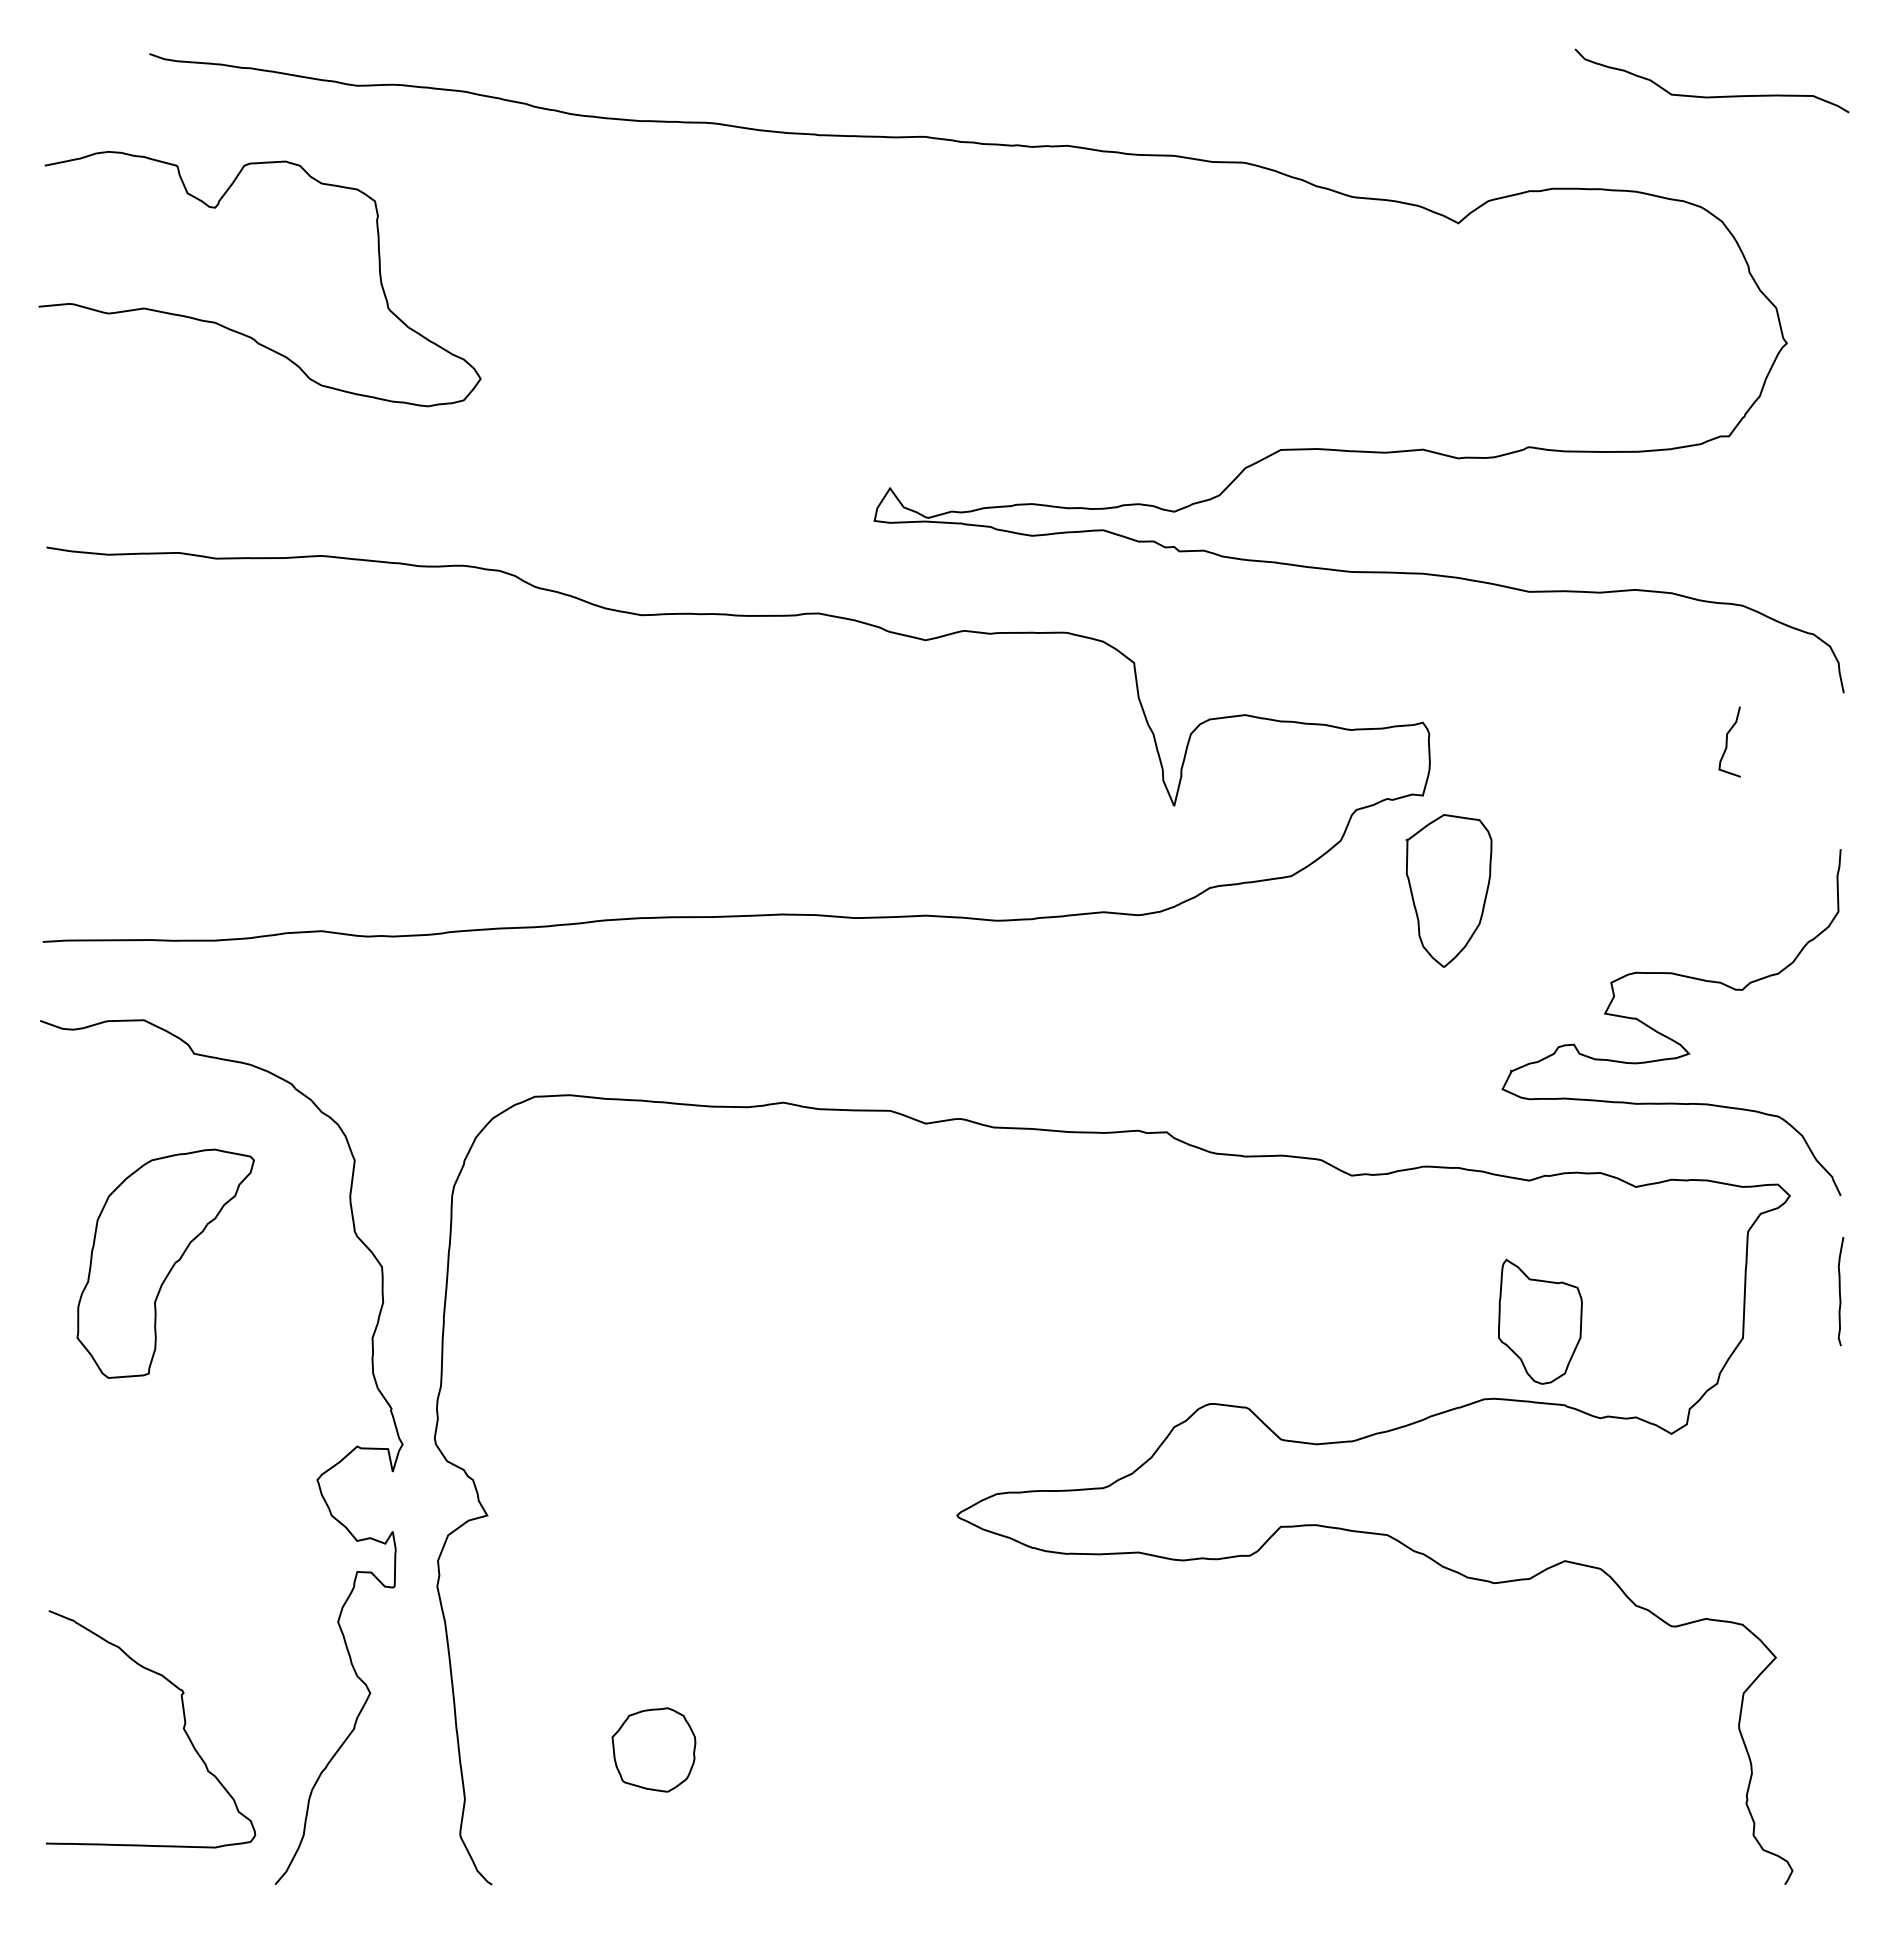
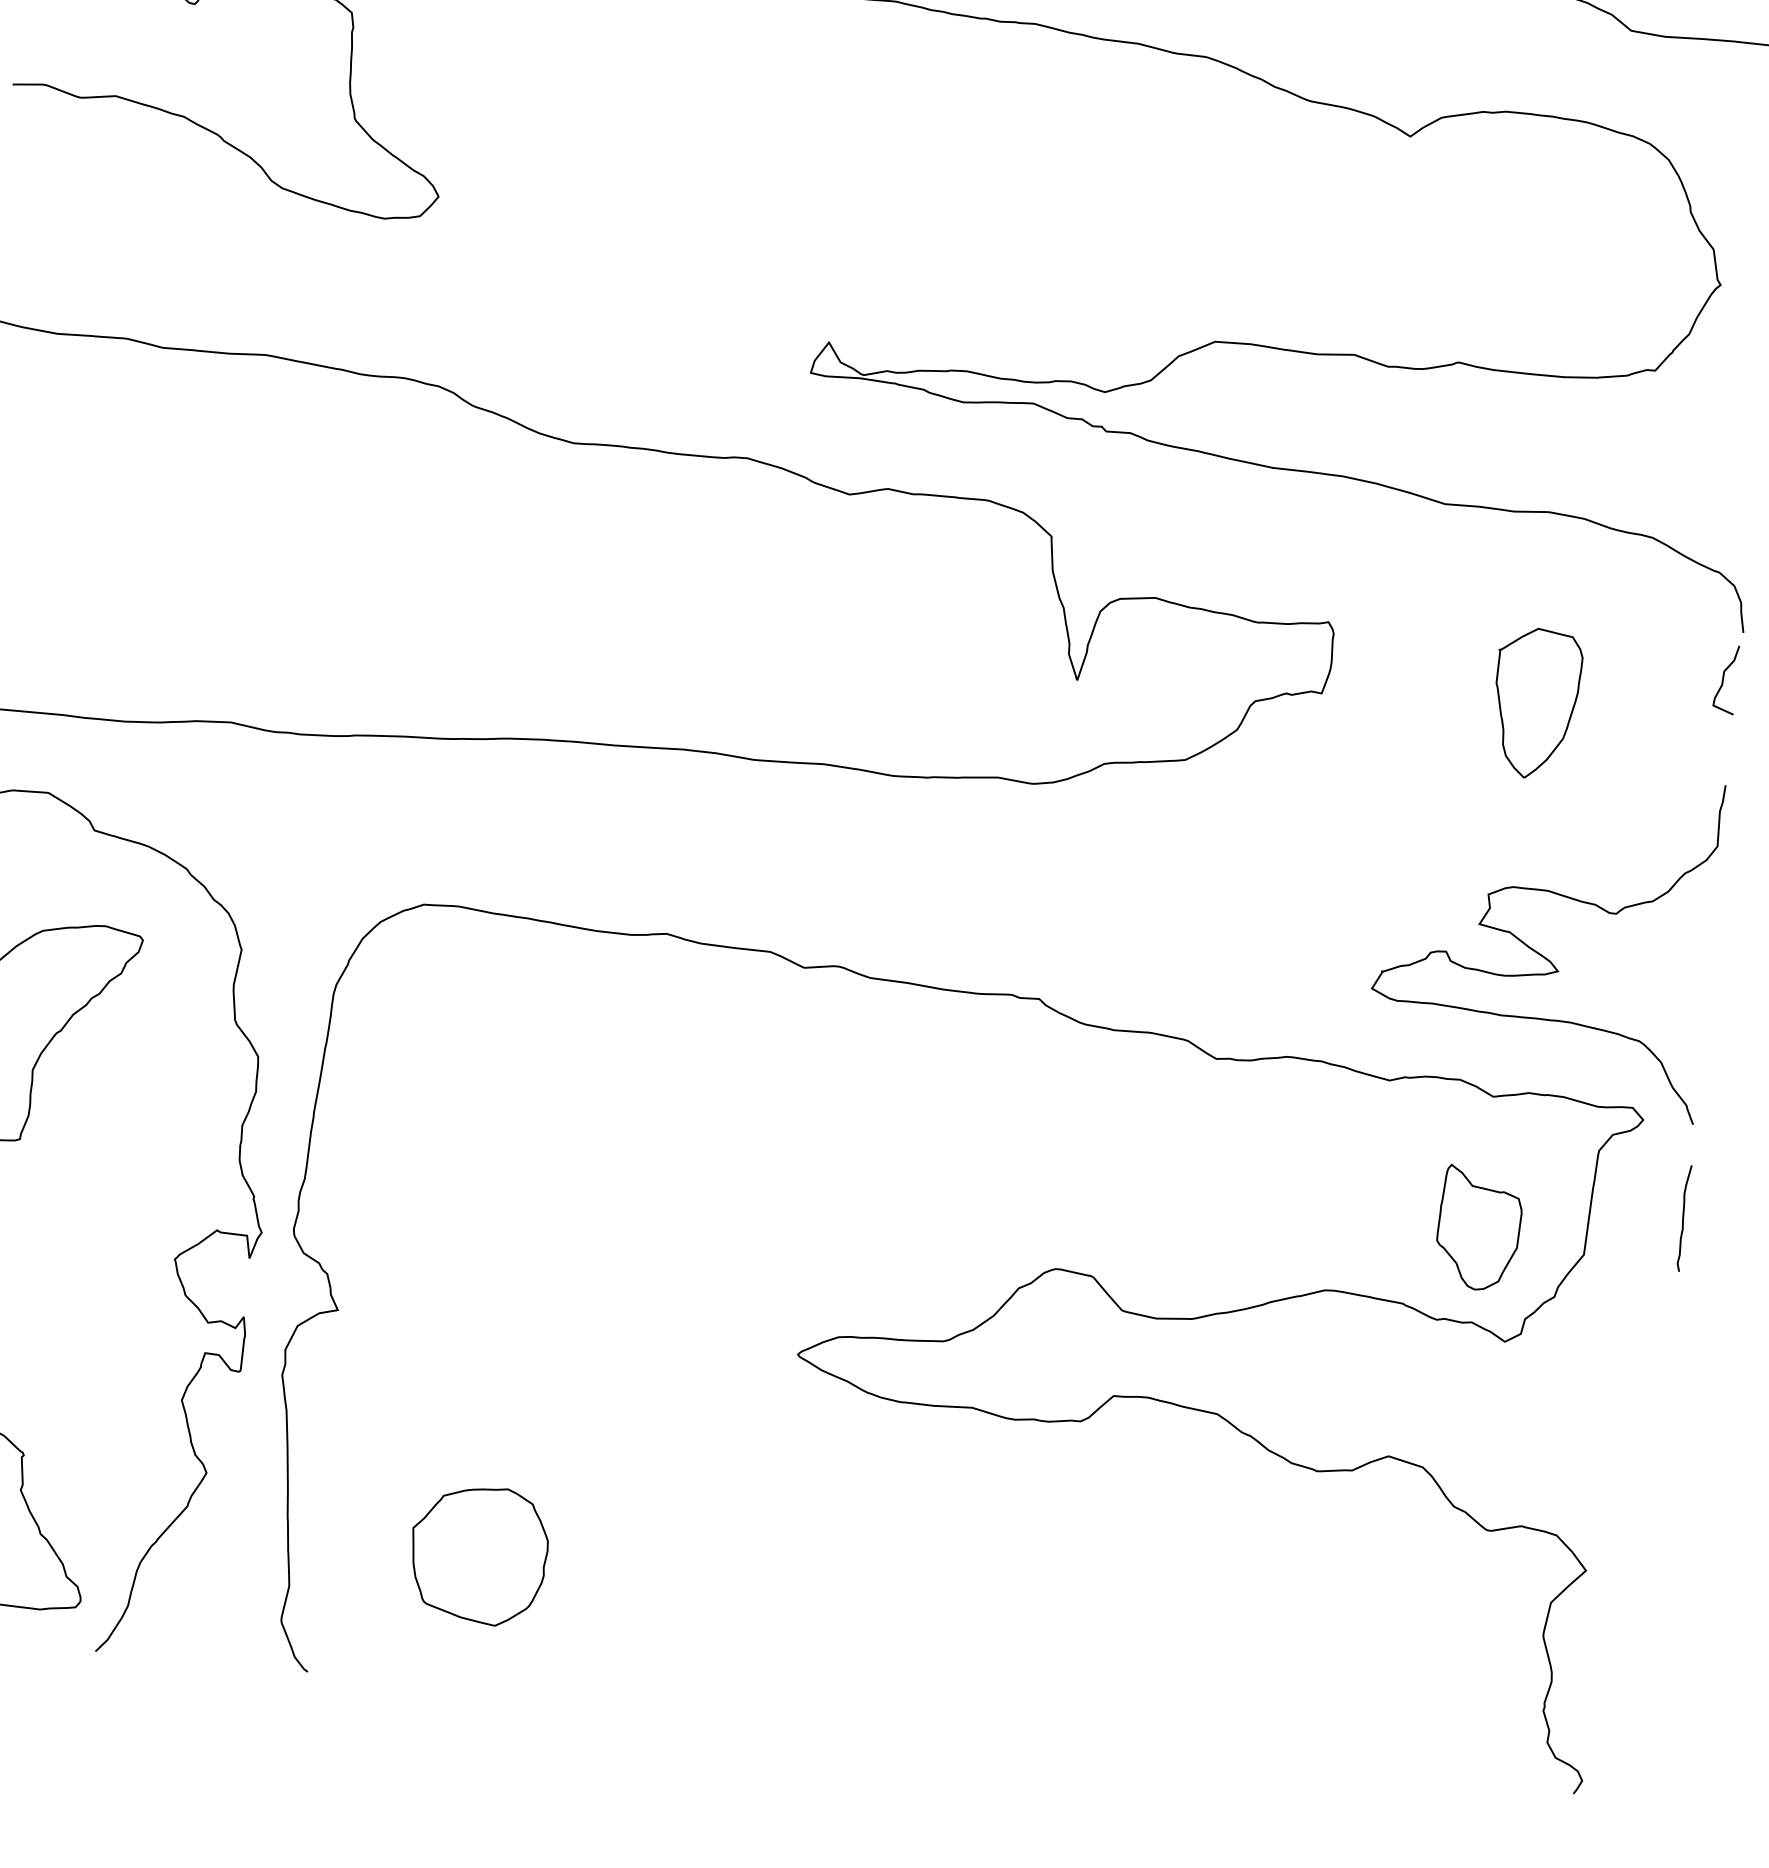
curve: (1727, 741) -> (1723, 678), moved
part: (1448, 890) -> (1535, 703), moved
part: (1540, 1321) -> (1479, 1228), moved
part: (653, 1749) -> (478, 1554), size x1.67

